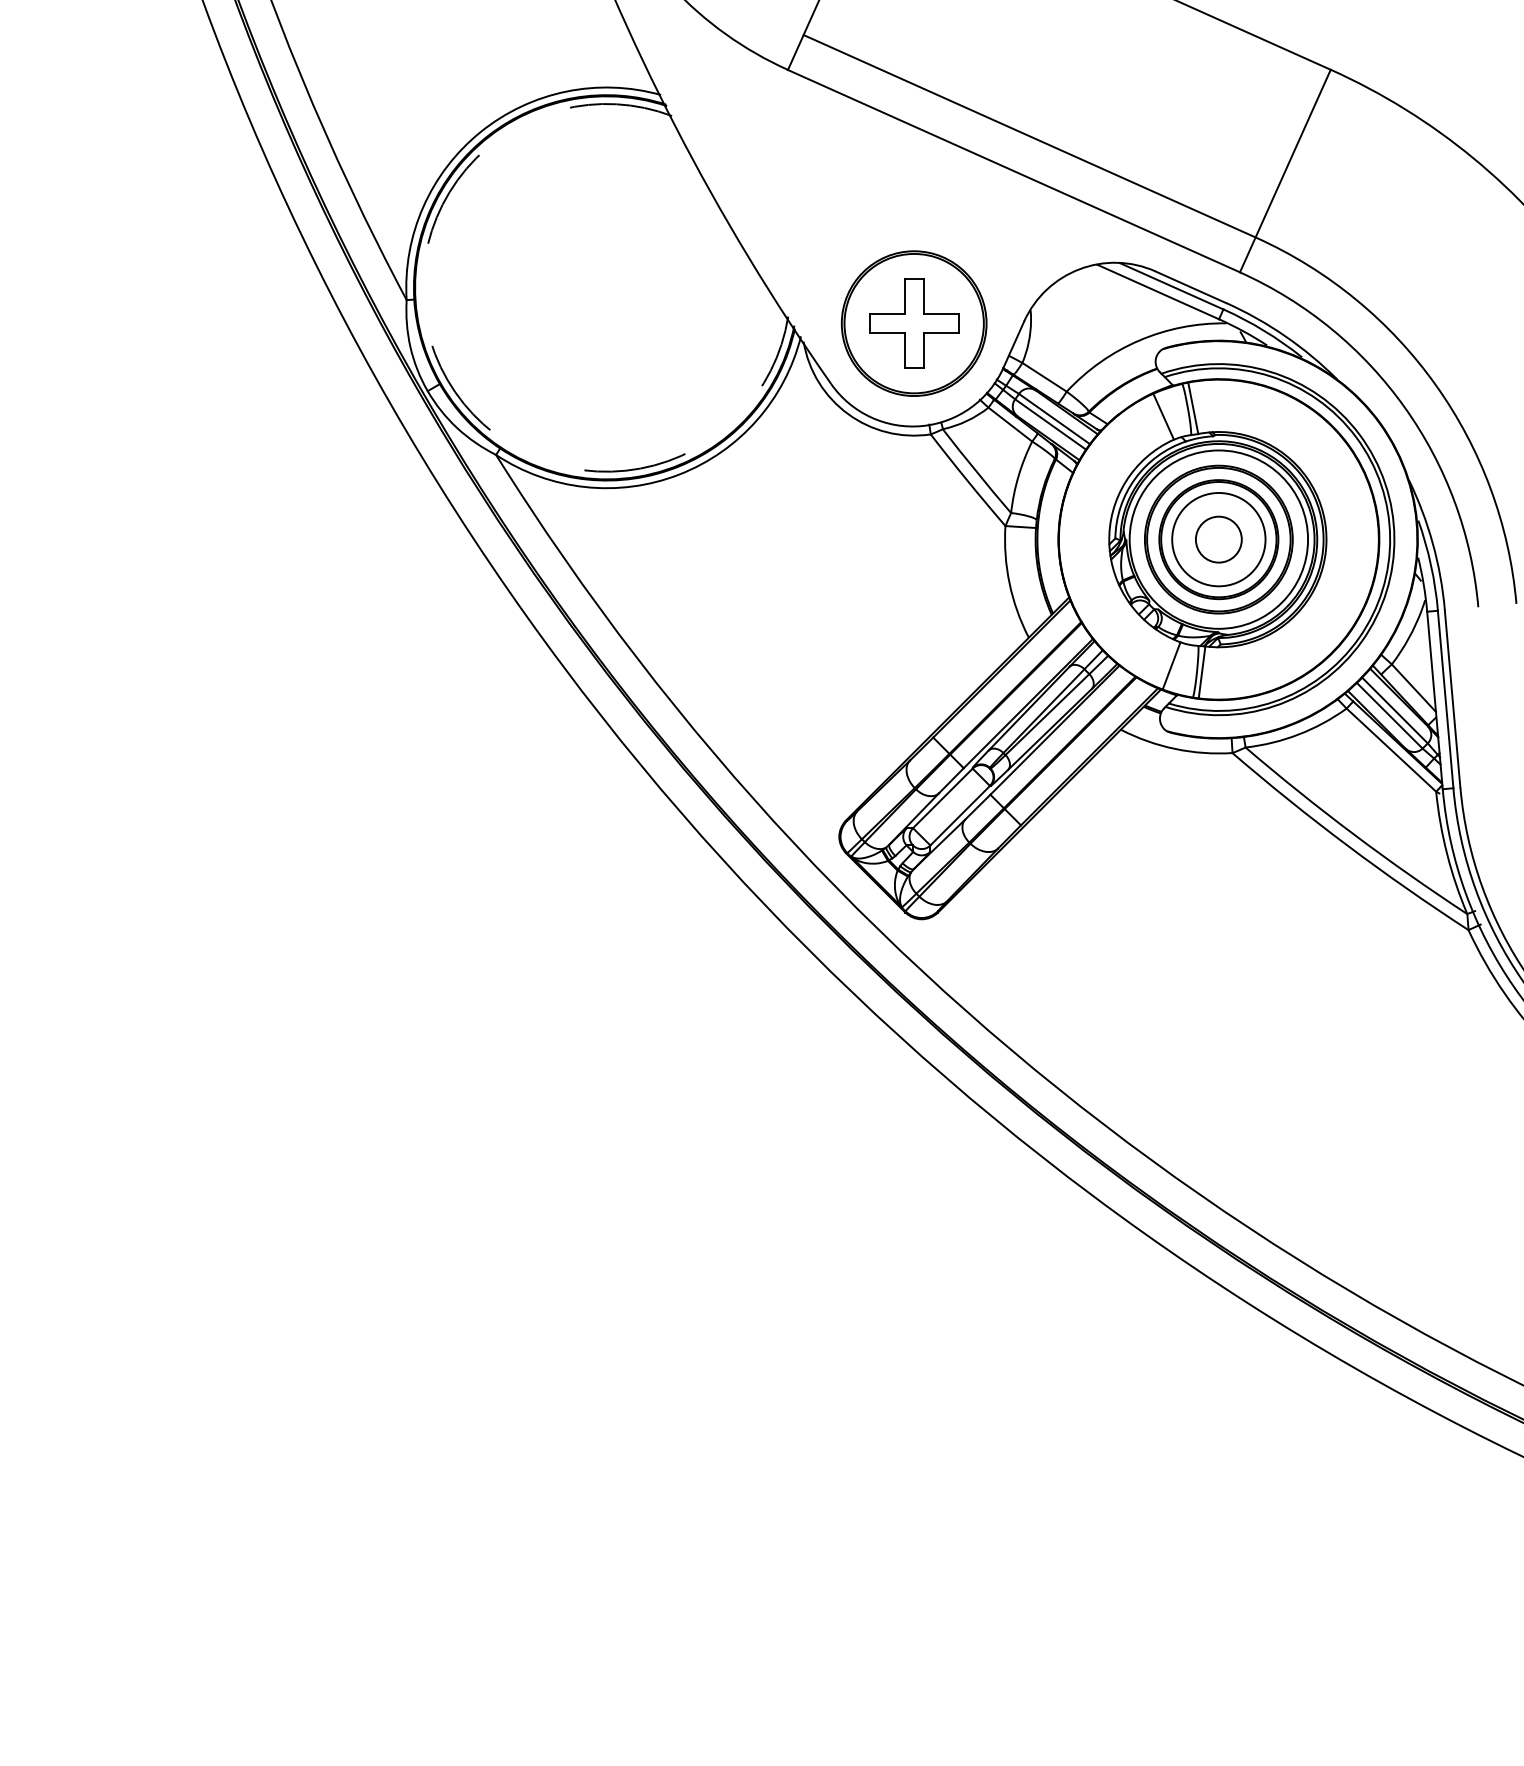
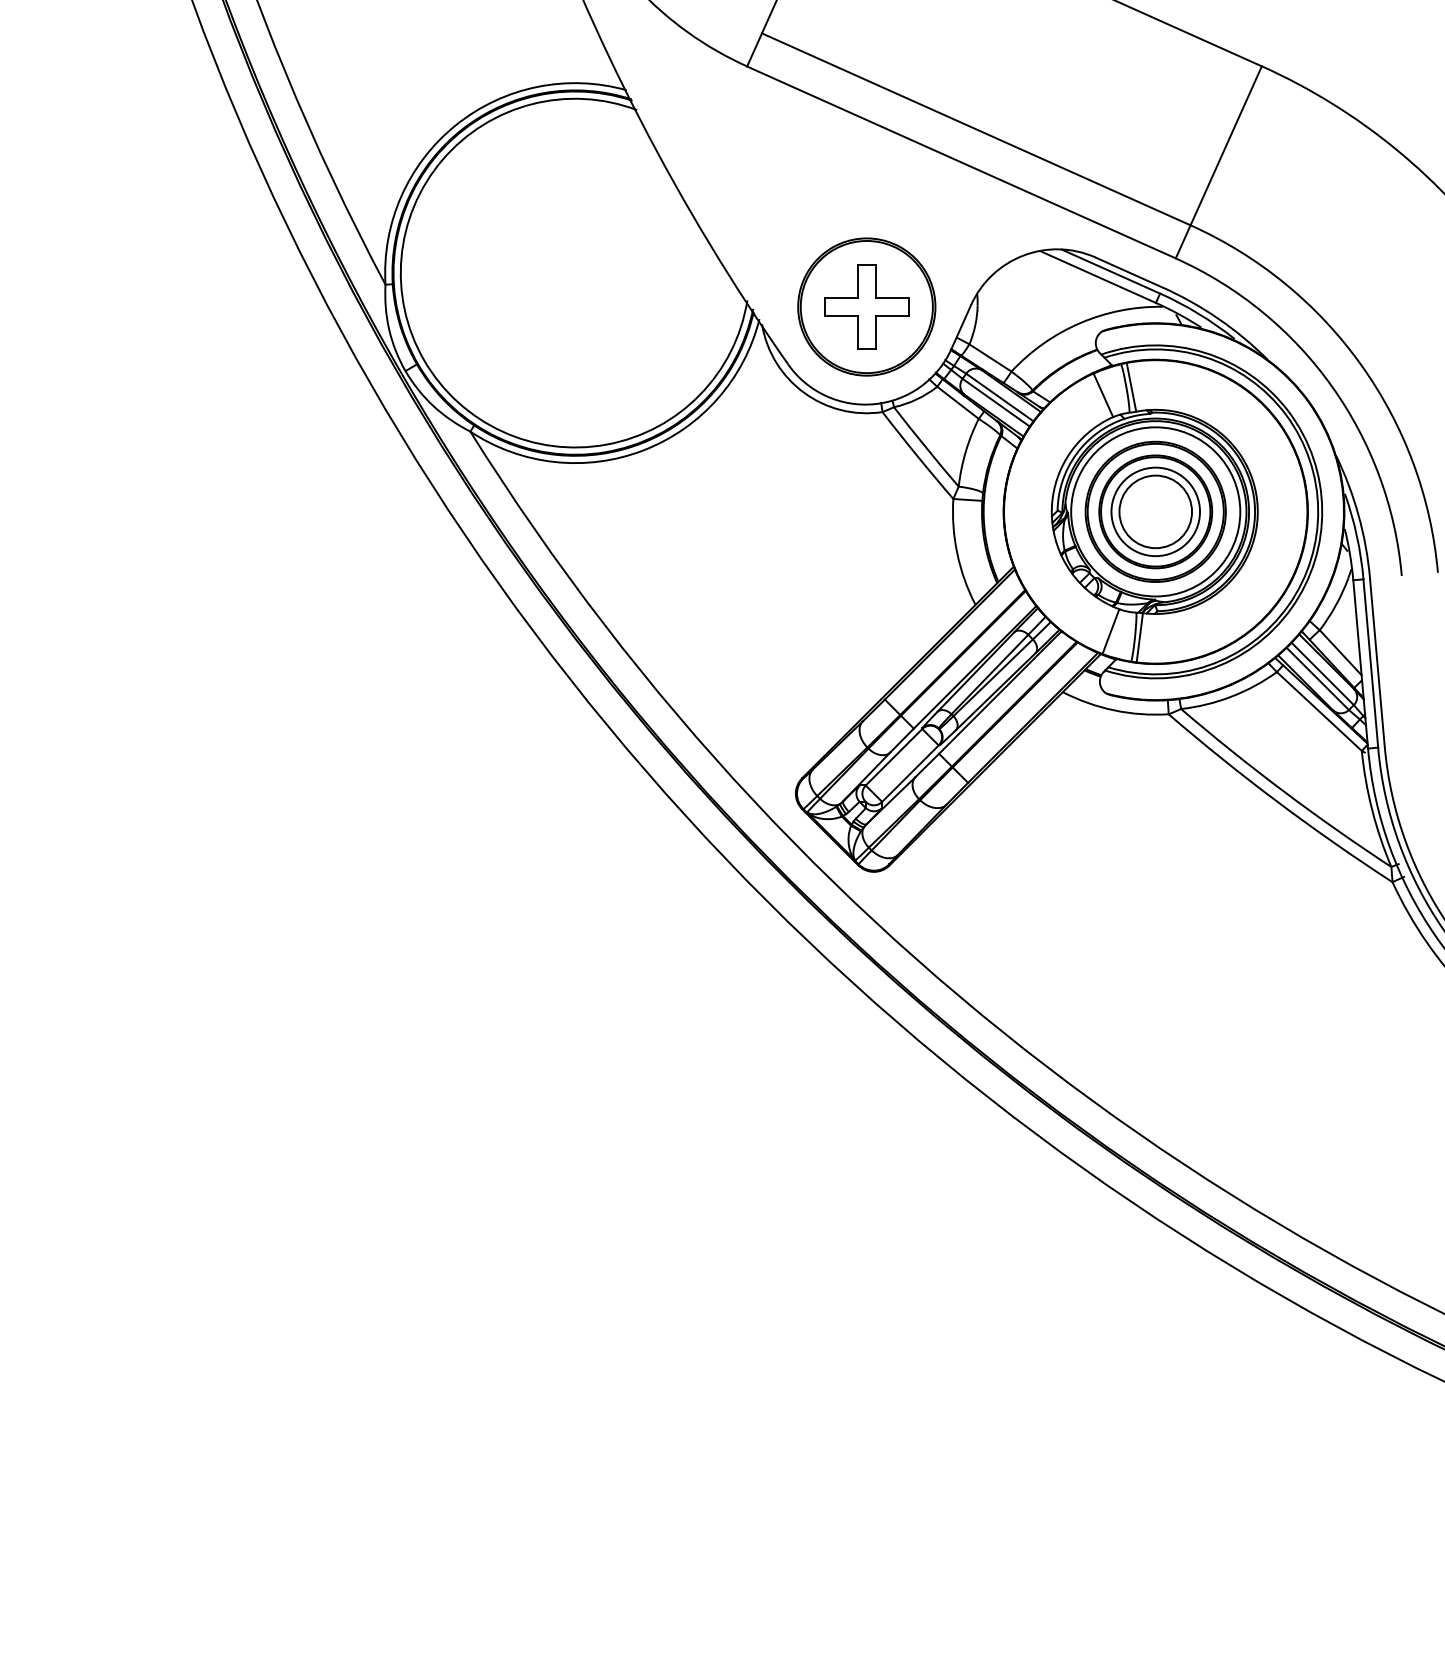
arc: (447, 380) -> (424, 360), dashed -> solid
circle: (1218, 539) -> (1155, 511), size x1.67

